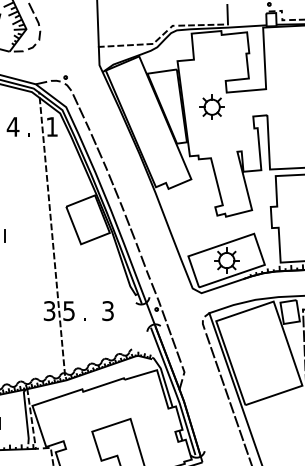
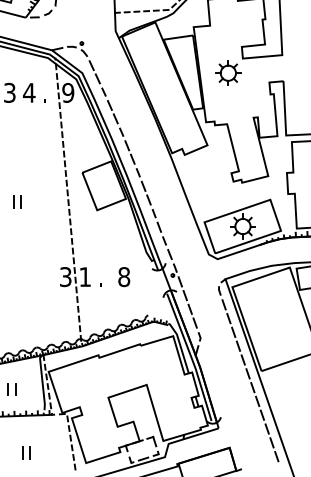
text: (52, 126) -> (68, 92), 1 -> 9
text: (68, 311) -> (84, 277), 5 -> 1
text: (108, 311) -> (124, 277), 3 -> 8

